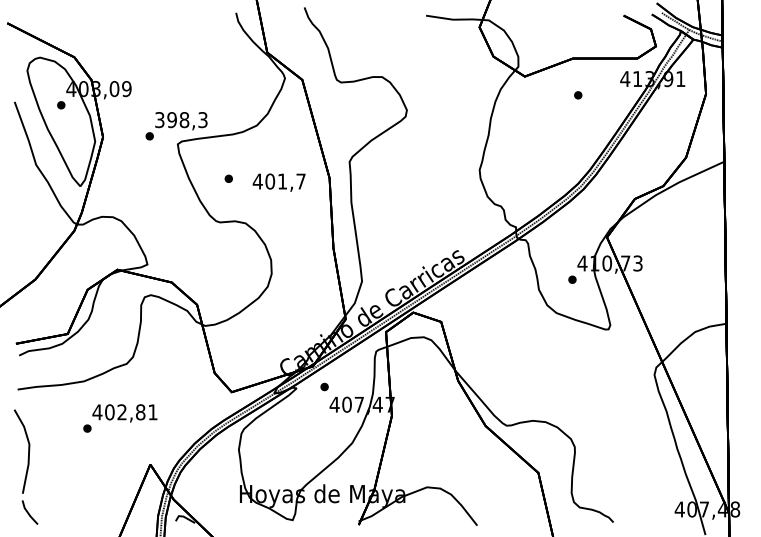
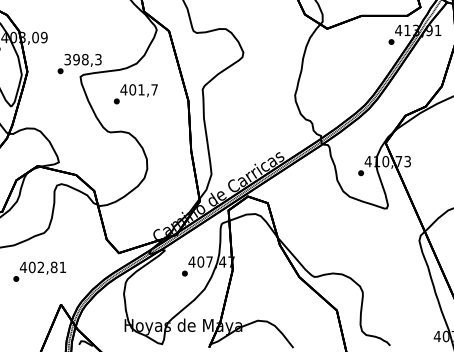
part: (578, 95) -> (391, 42), moved
text: (278, 182) -> (138, 90), moved
part: (324, 386) -> (184, 273), moved

